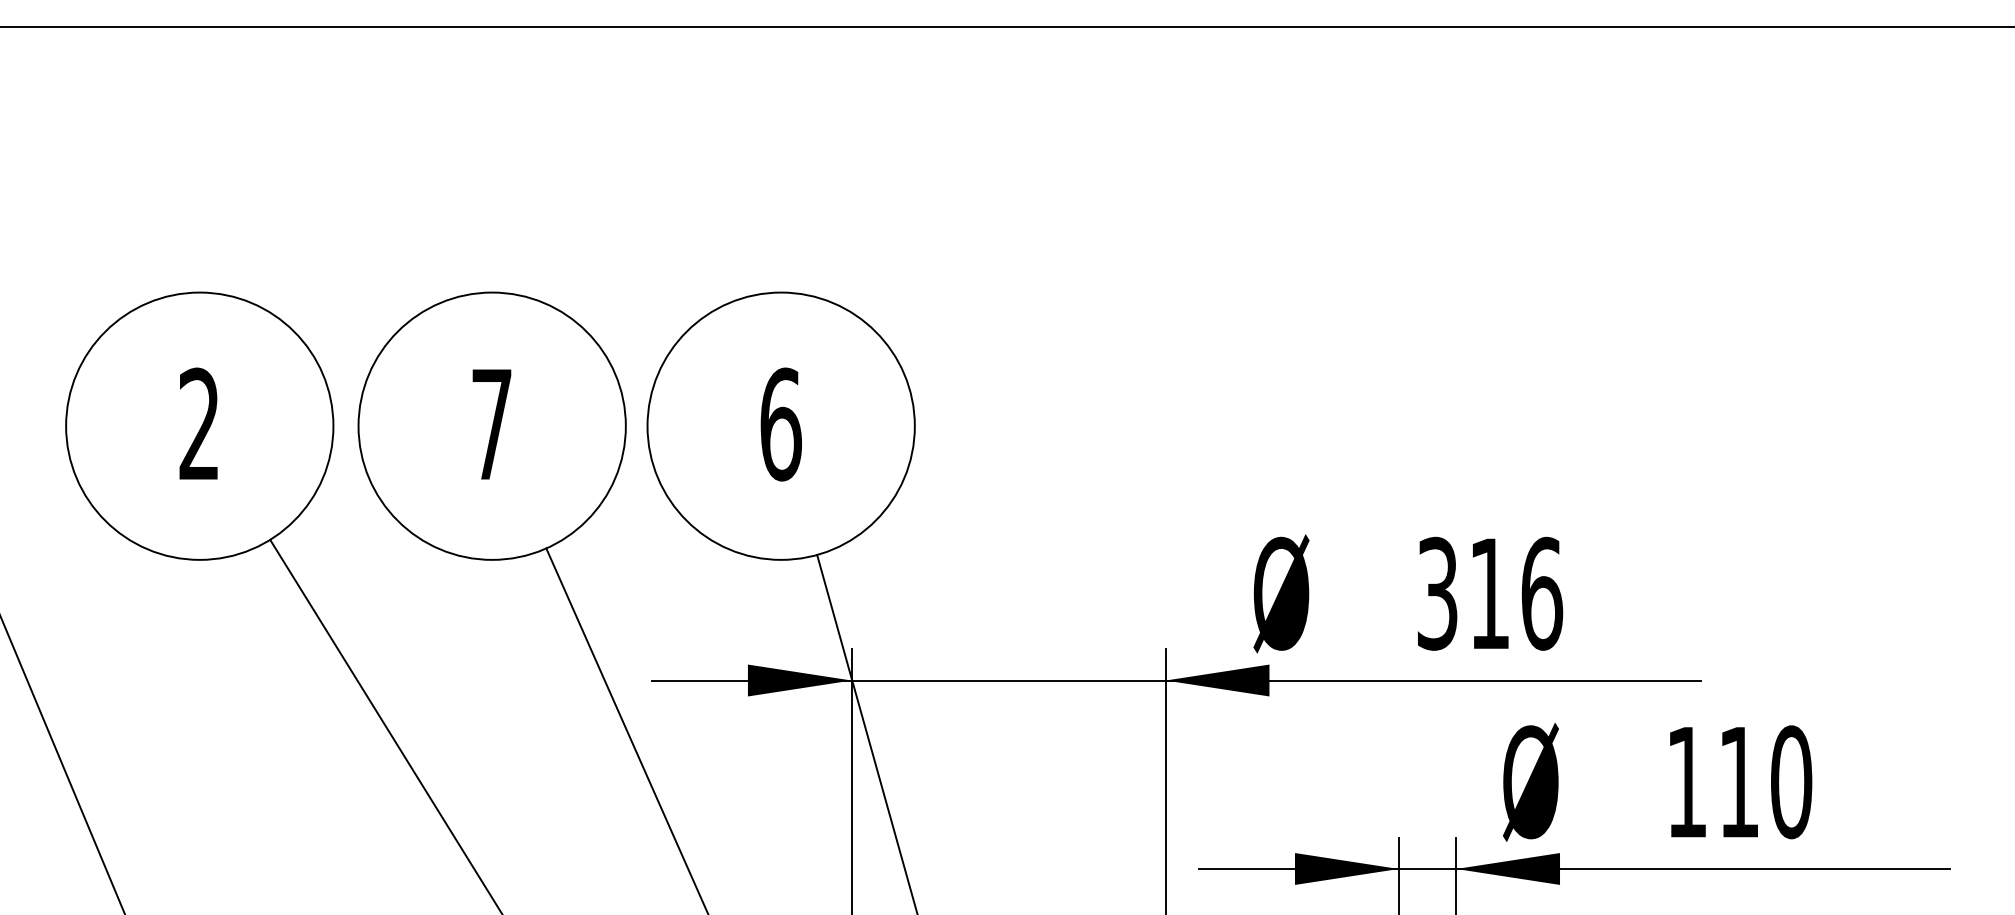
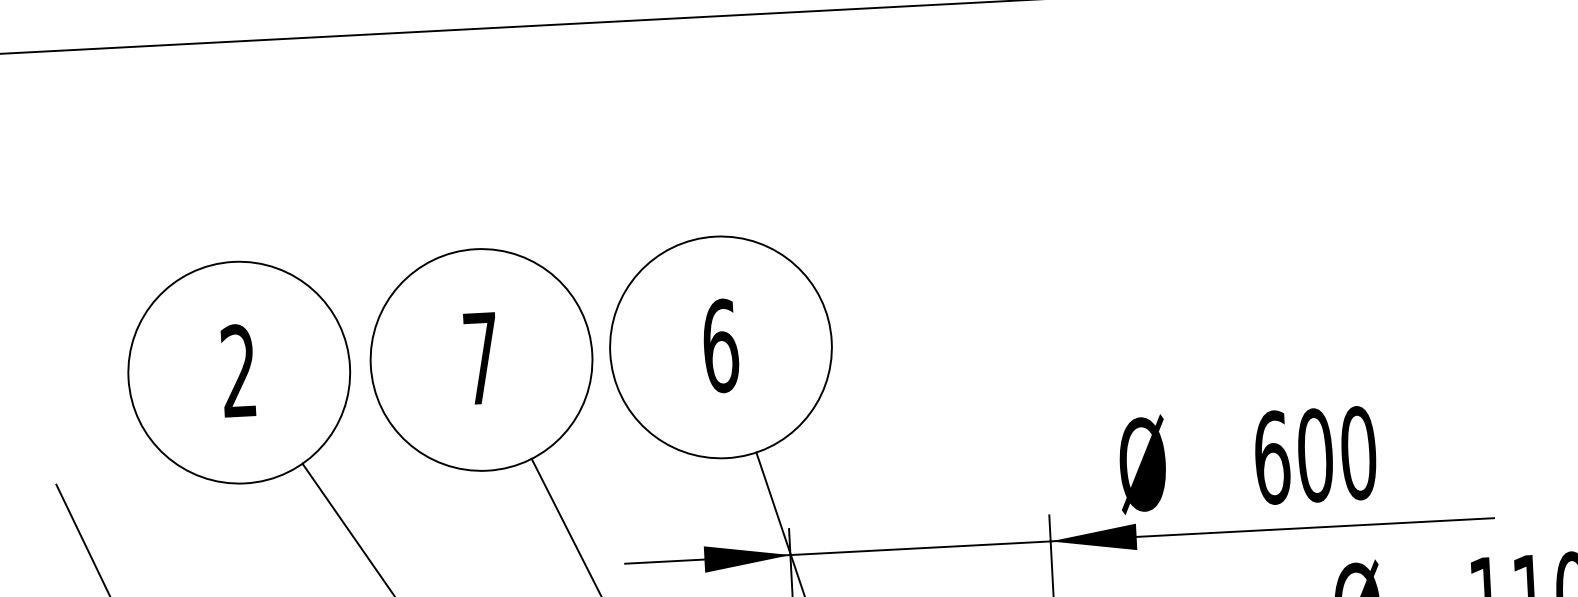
text: (1490, 593) -> (1315, 455), 316 -> 600

